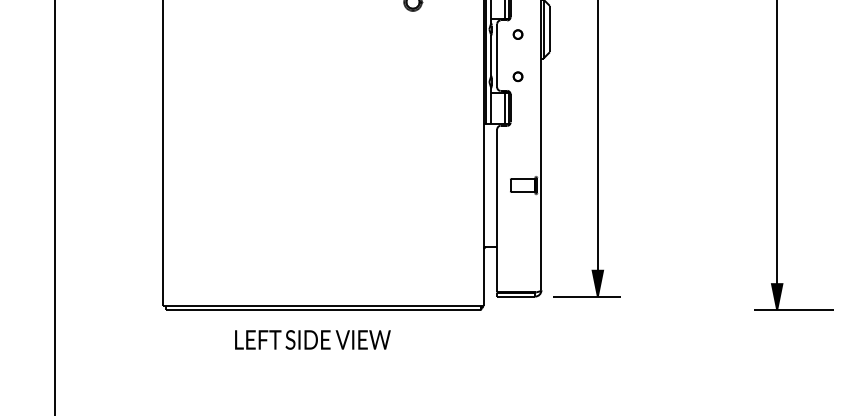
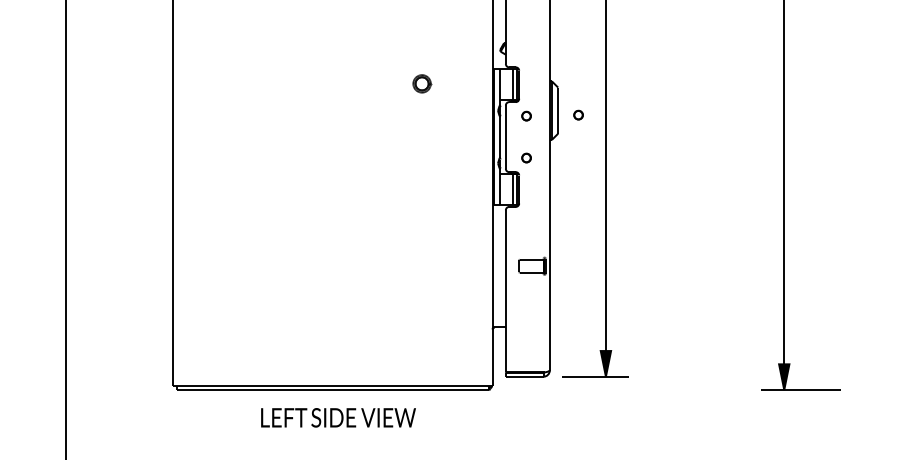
part: (570, 32) -> (578, 114), added
text: (312, 339) -> (338, 417), moved

